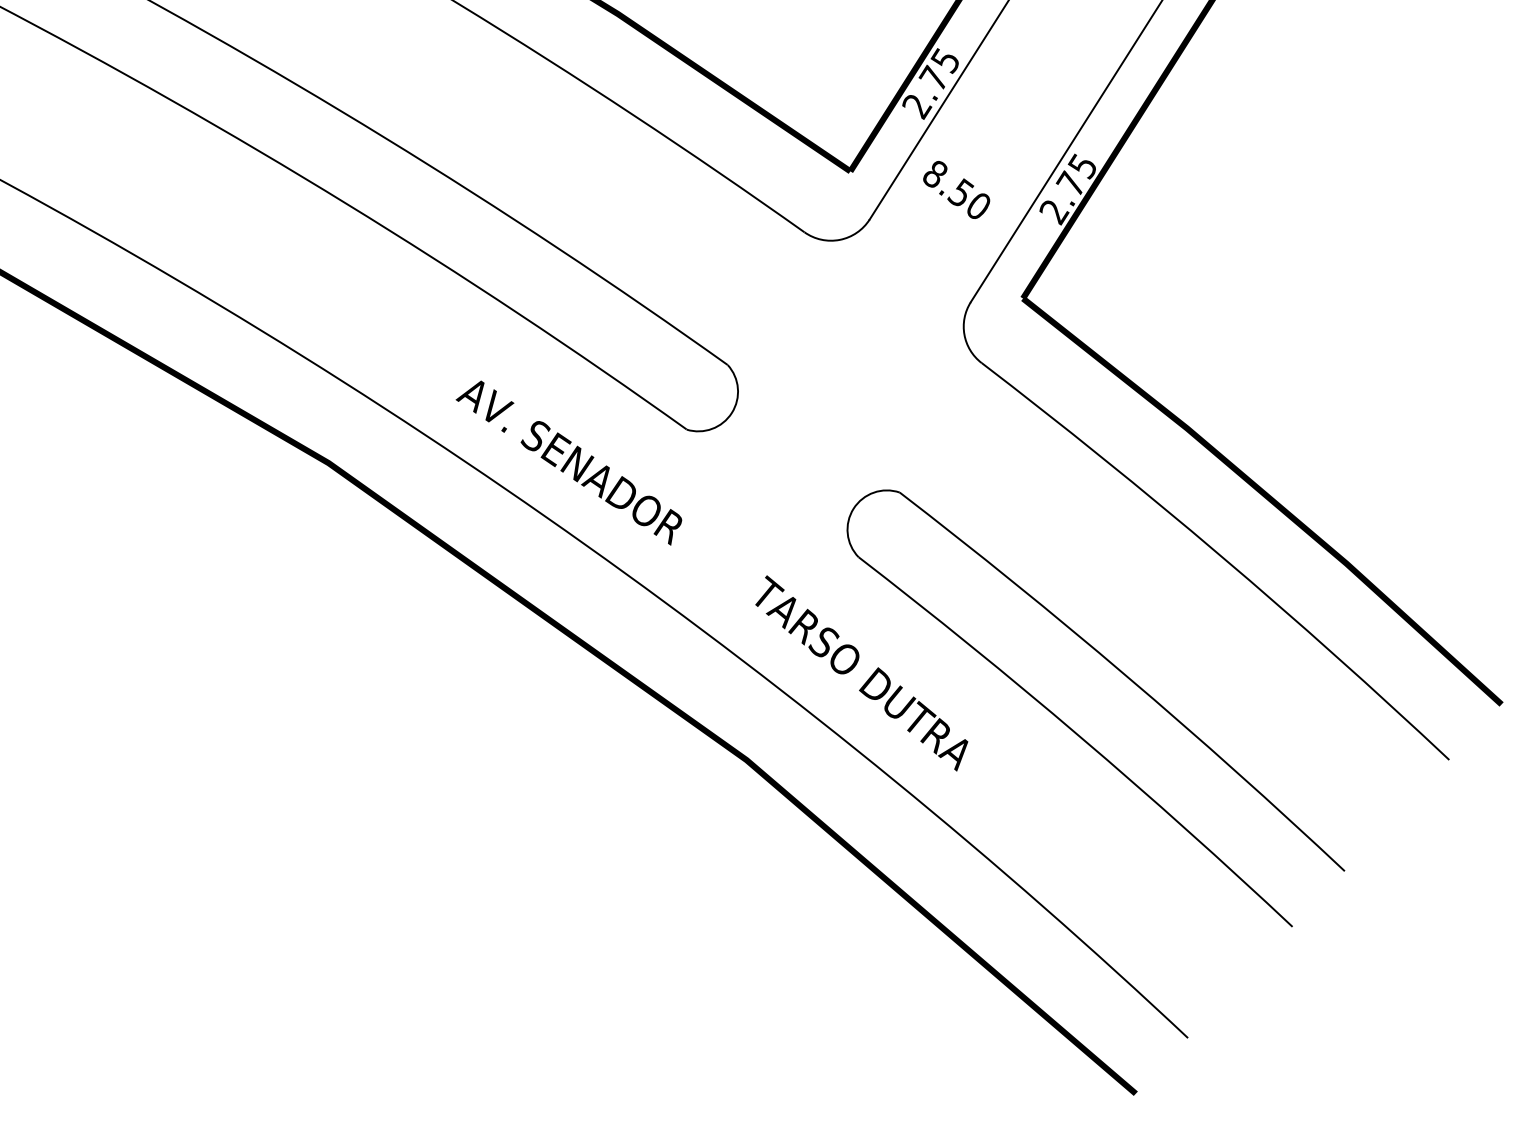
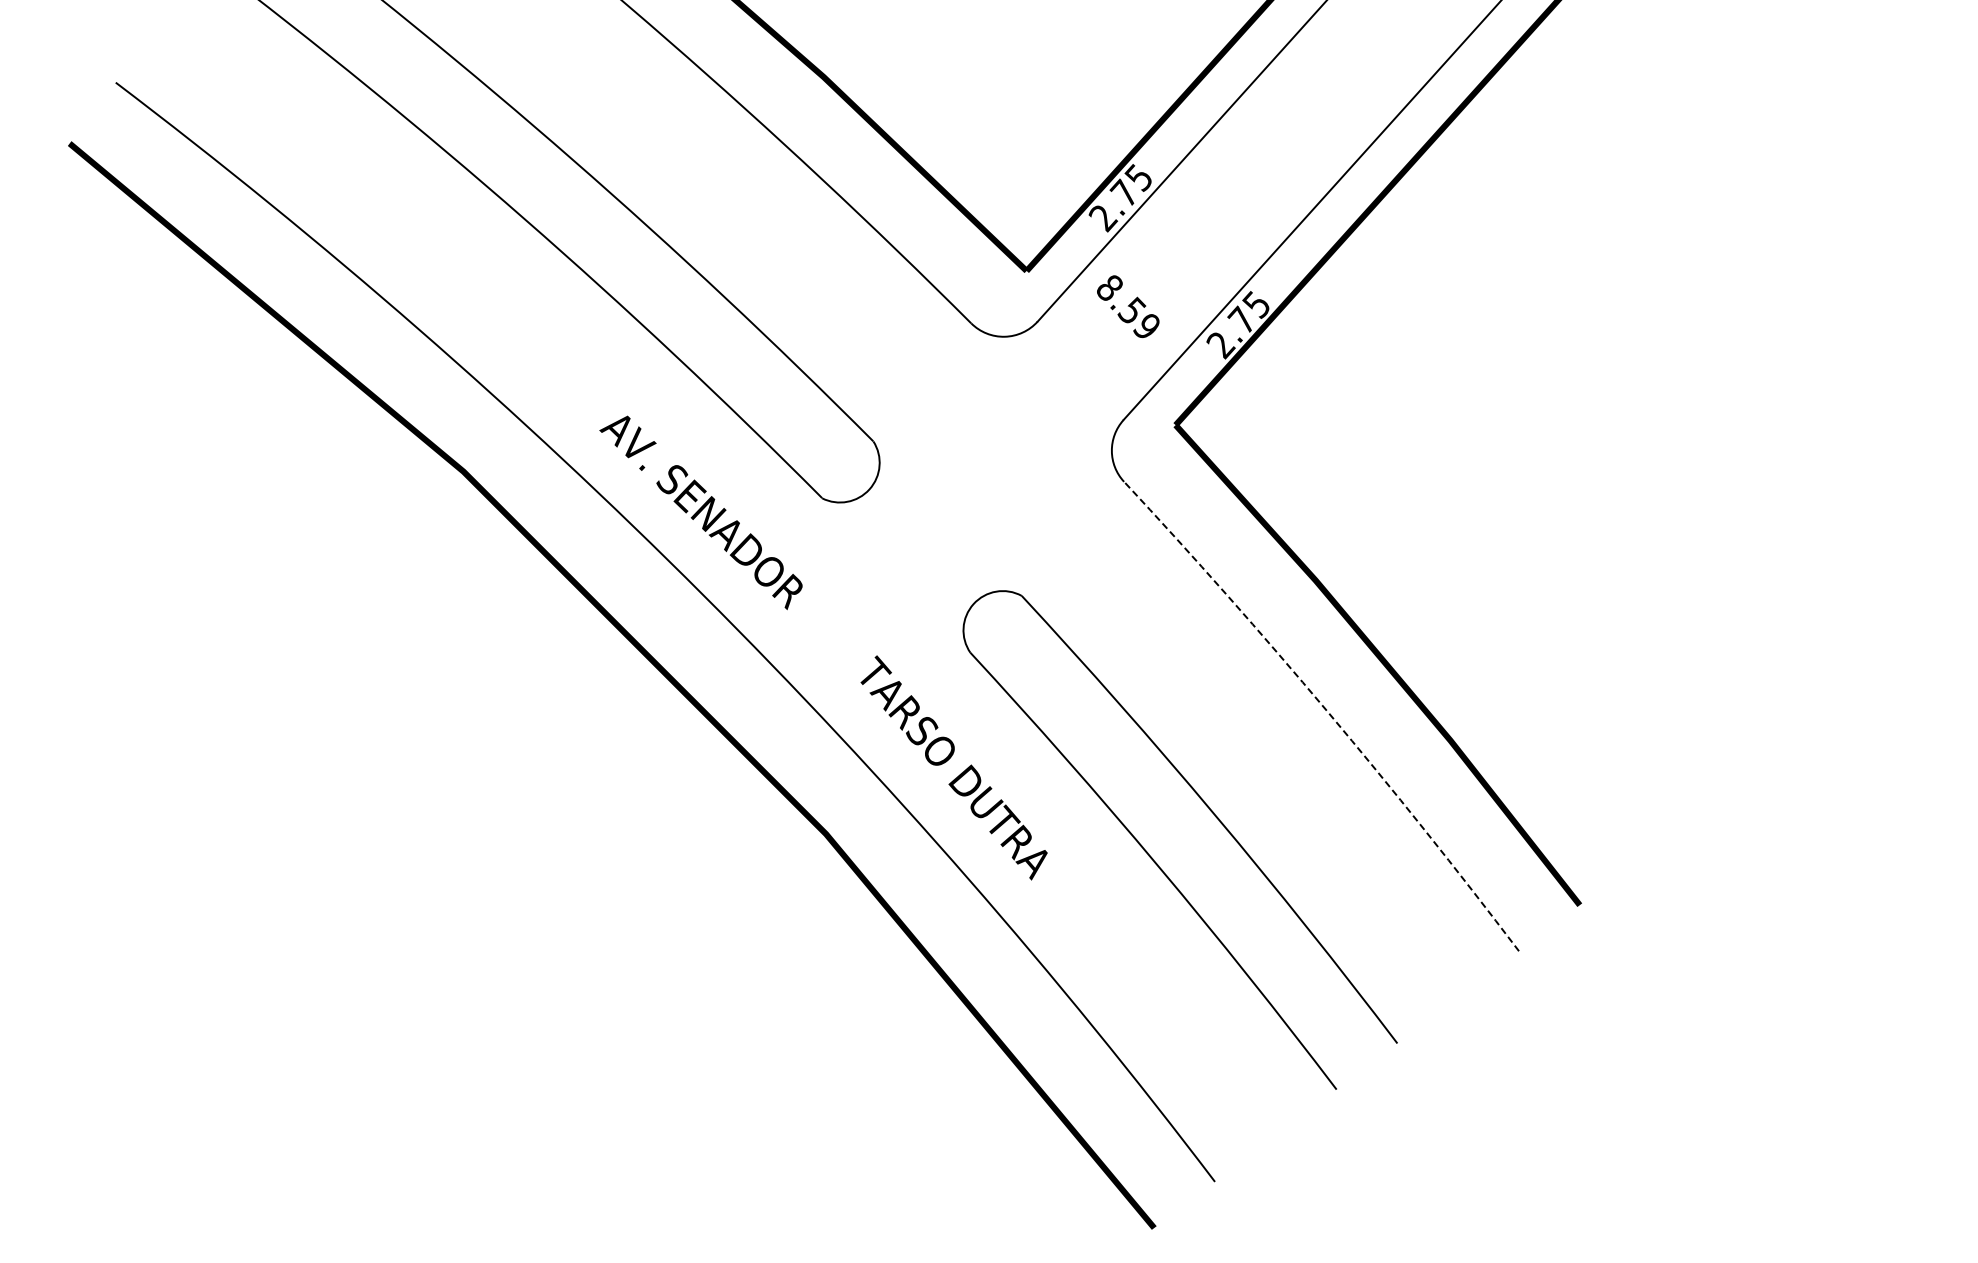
text: (977, 206) -> (1146, 326), 8.50 -> 8.59
arc: (1220, 555) -> (1327, 711), solid -> dashed

